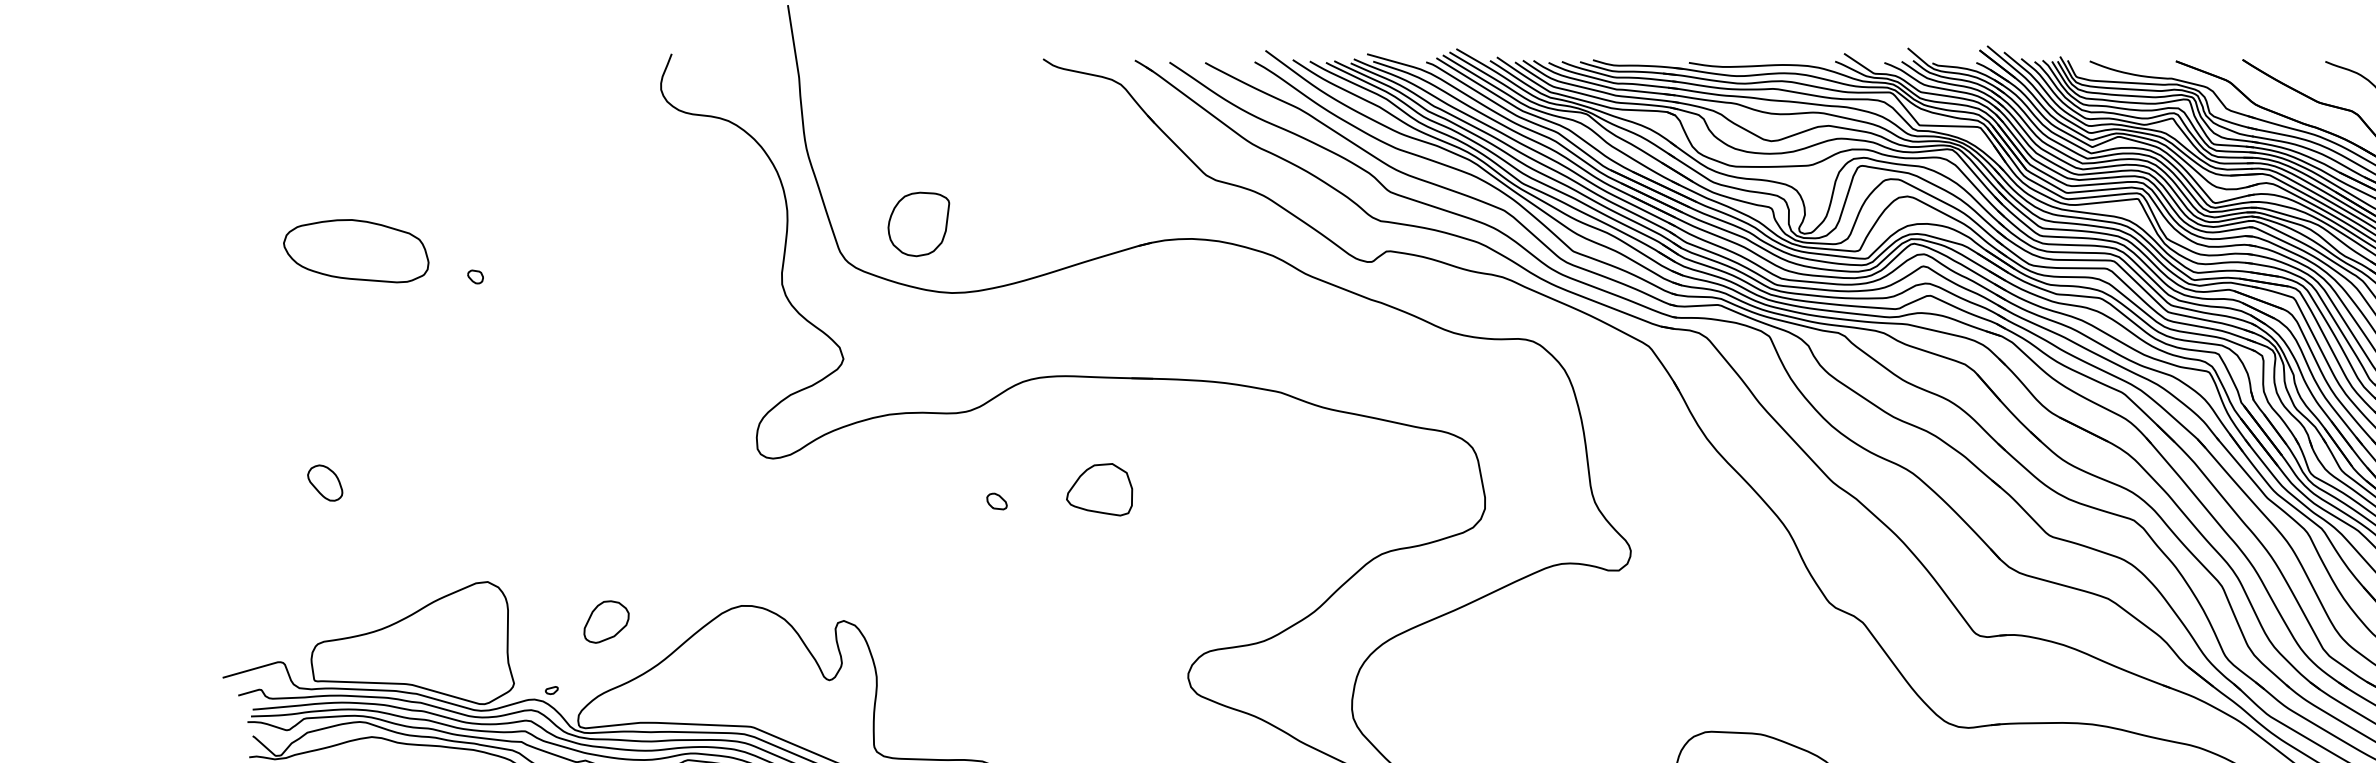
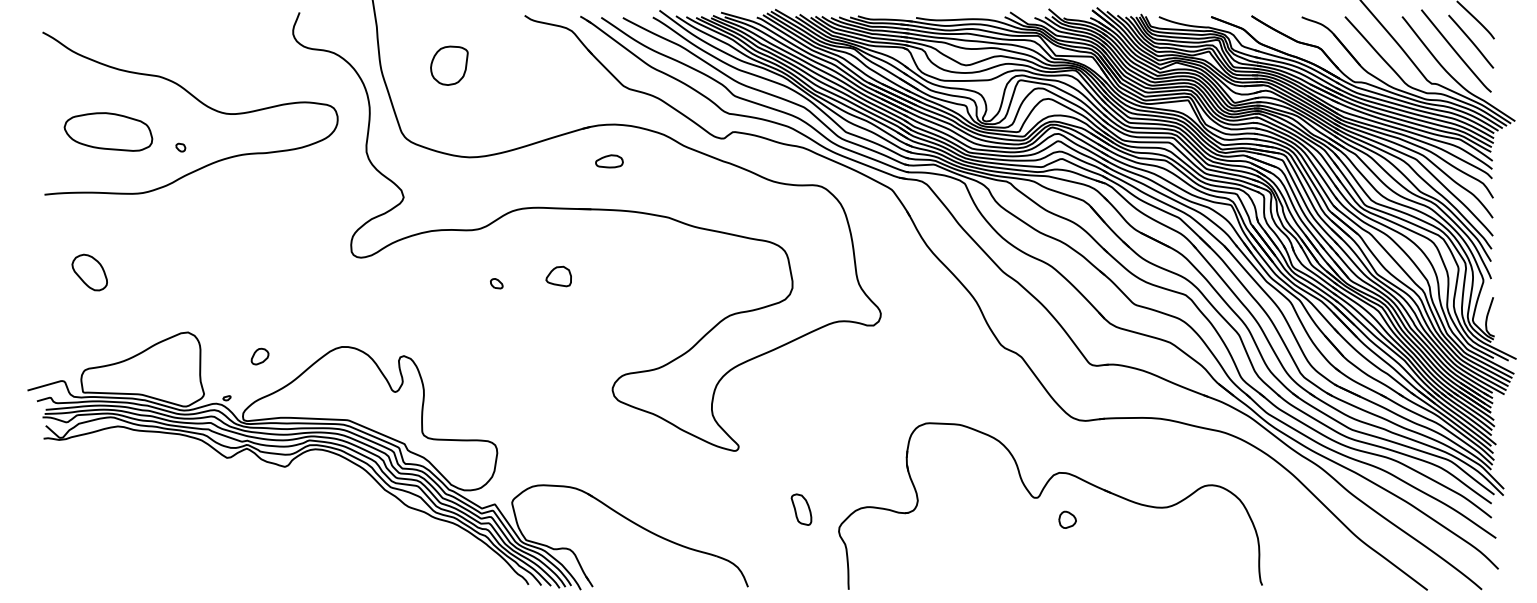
curve: (506, 202) -> (199, 102), added
part: (919, 223) -> (449, 65), moved
part: (1183, 299) -> (609, 161), added
part: (324, 483) -> (89, 272), size x1.67
part: (1098, 489) -> (558, 276), size x0.62
part: (605, 621) -> (259, 356), size x0.62

